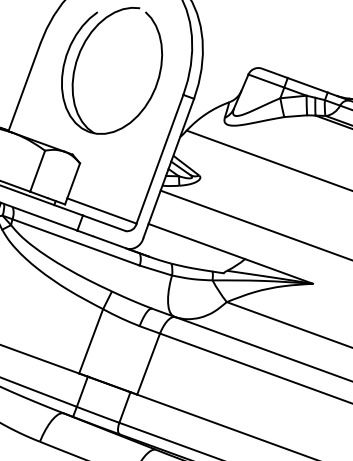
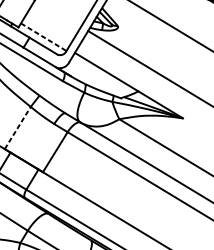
line: (101, 210) -> (43, 36), solid -> dashed
line: (91, 340) -> (18, 127), solid -> dashed

